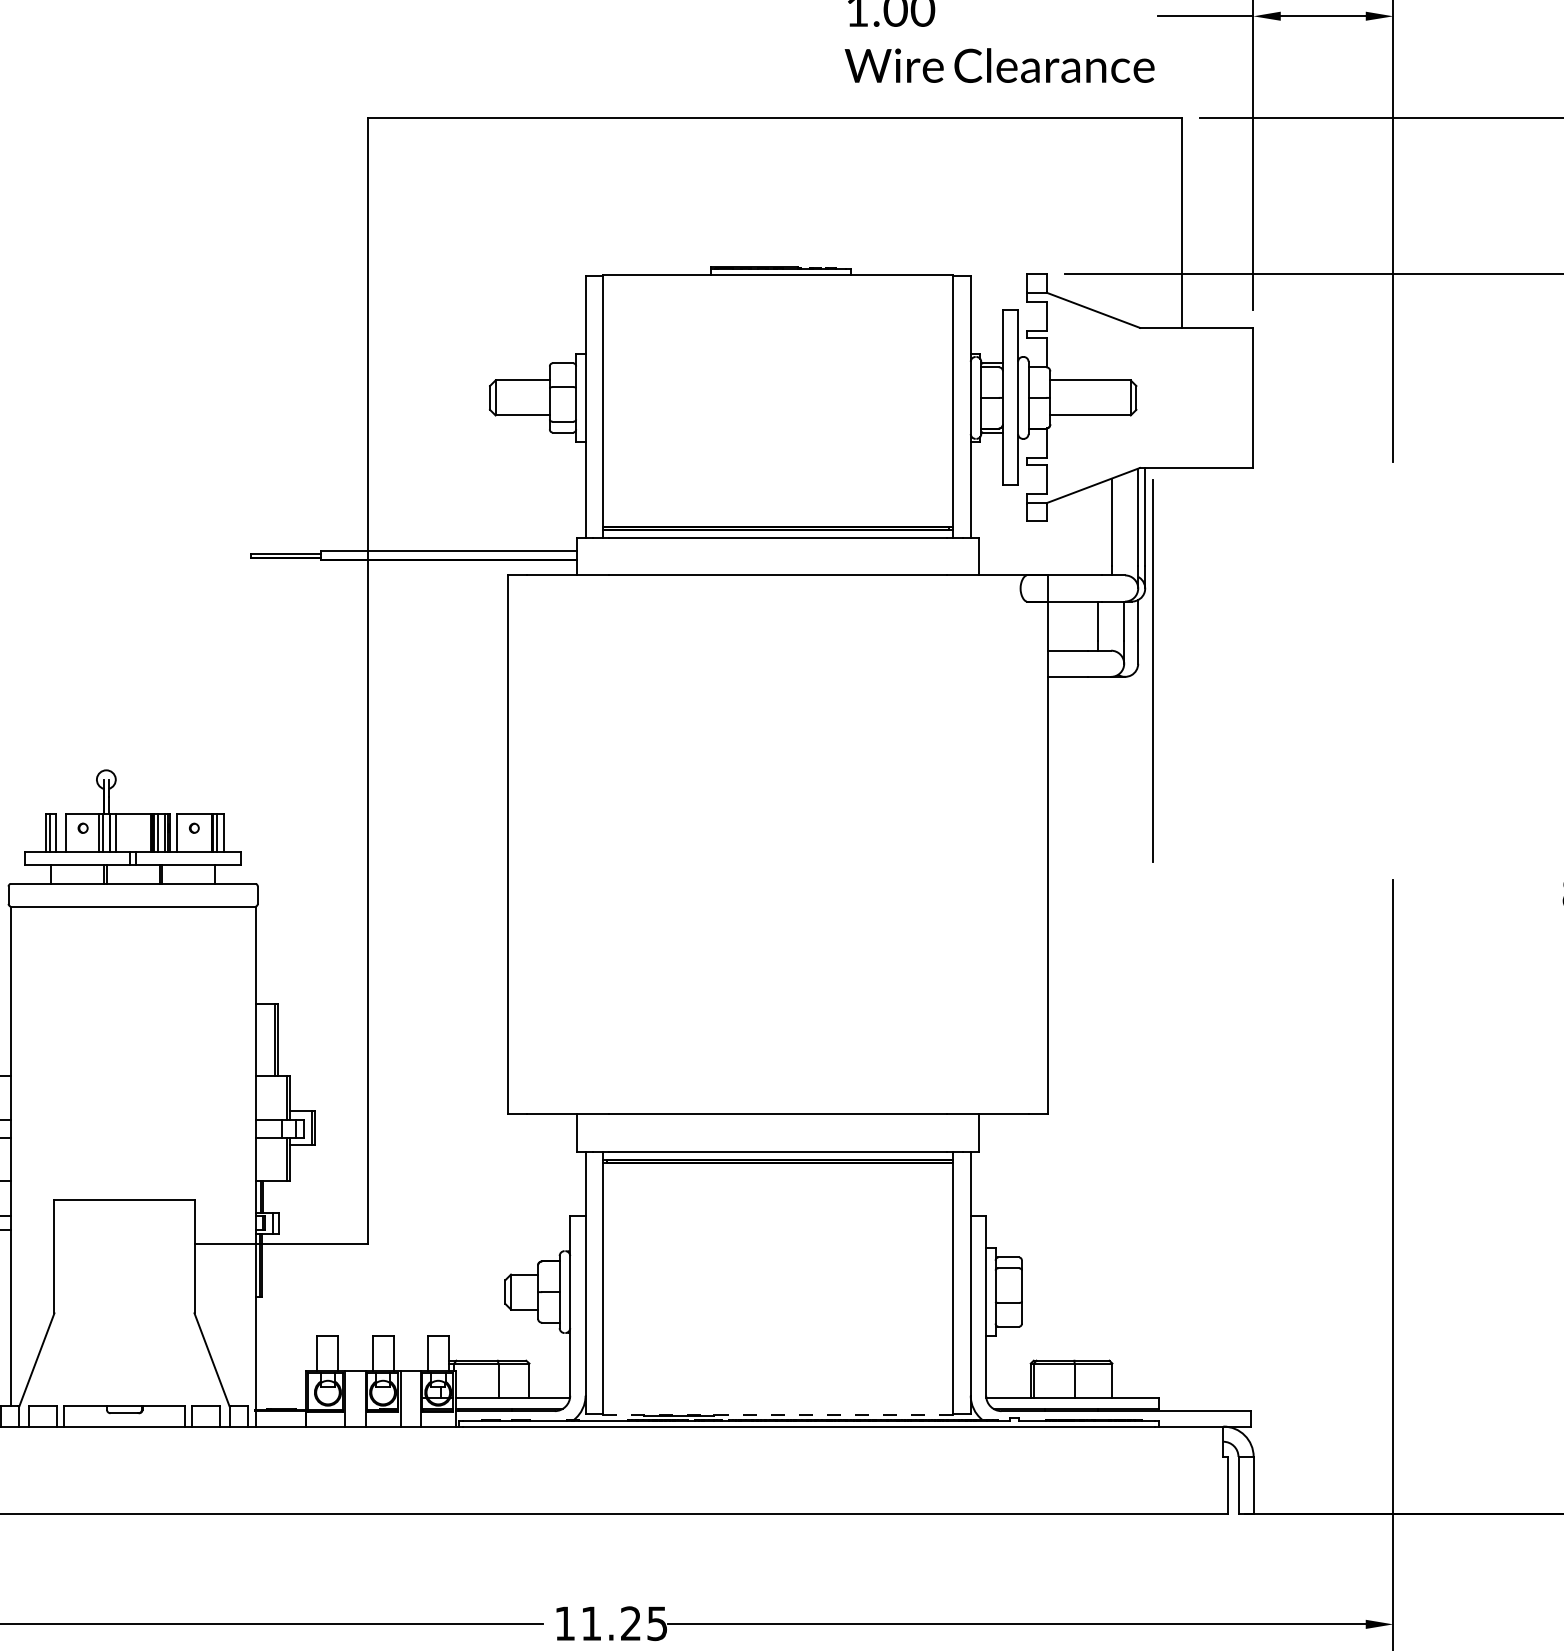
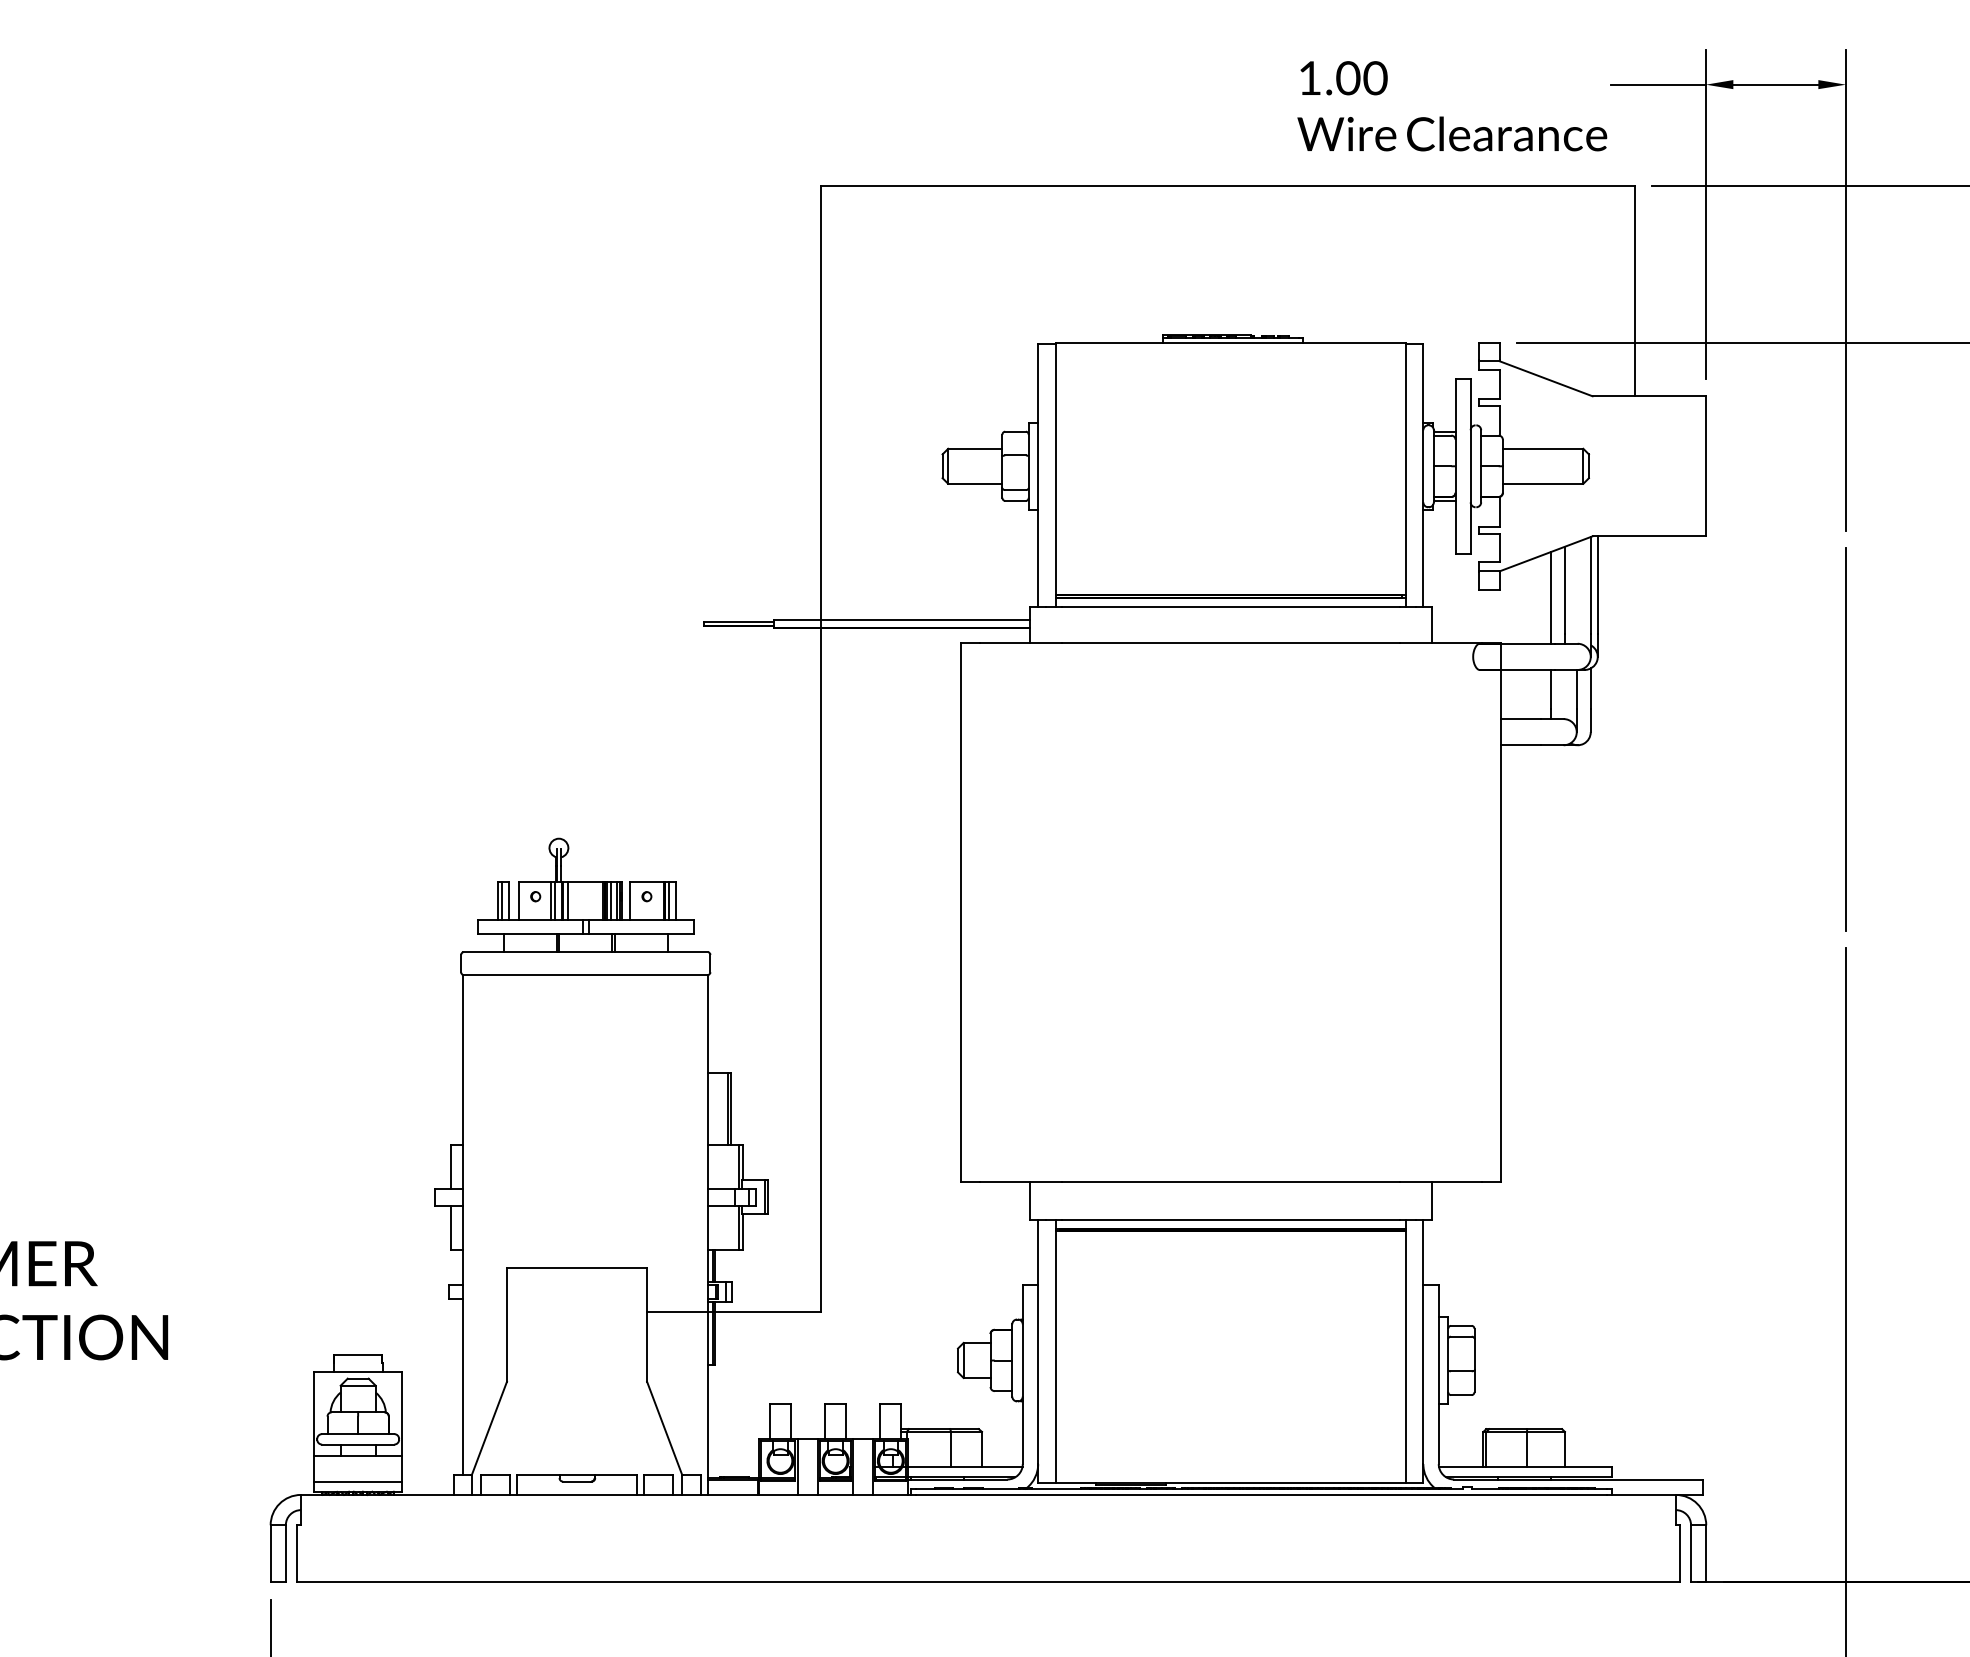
line: (1097, 529) -> (1550, 597), added
line: (1152, 671) -> (1845, 739), moved
line: (777, 1415) -> (1230, 1483), dashed -> solid

